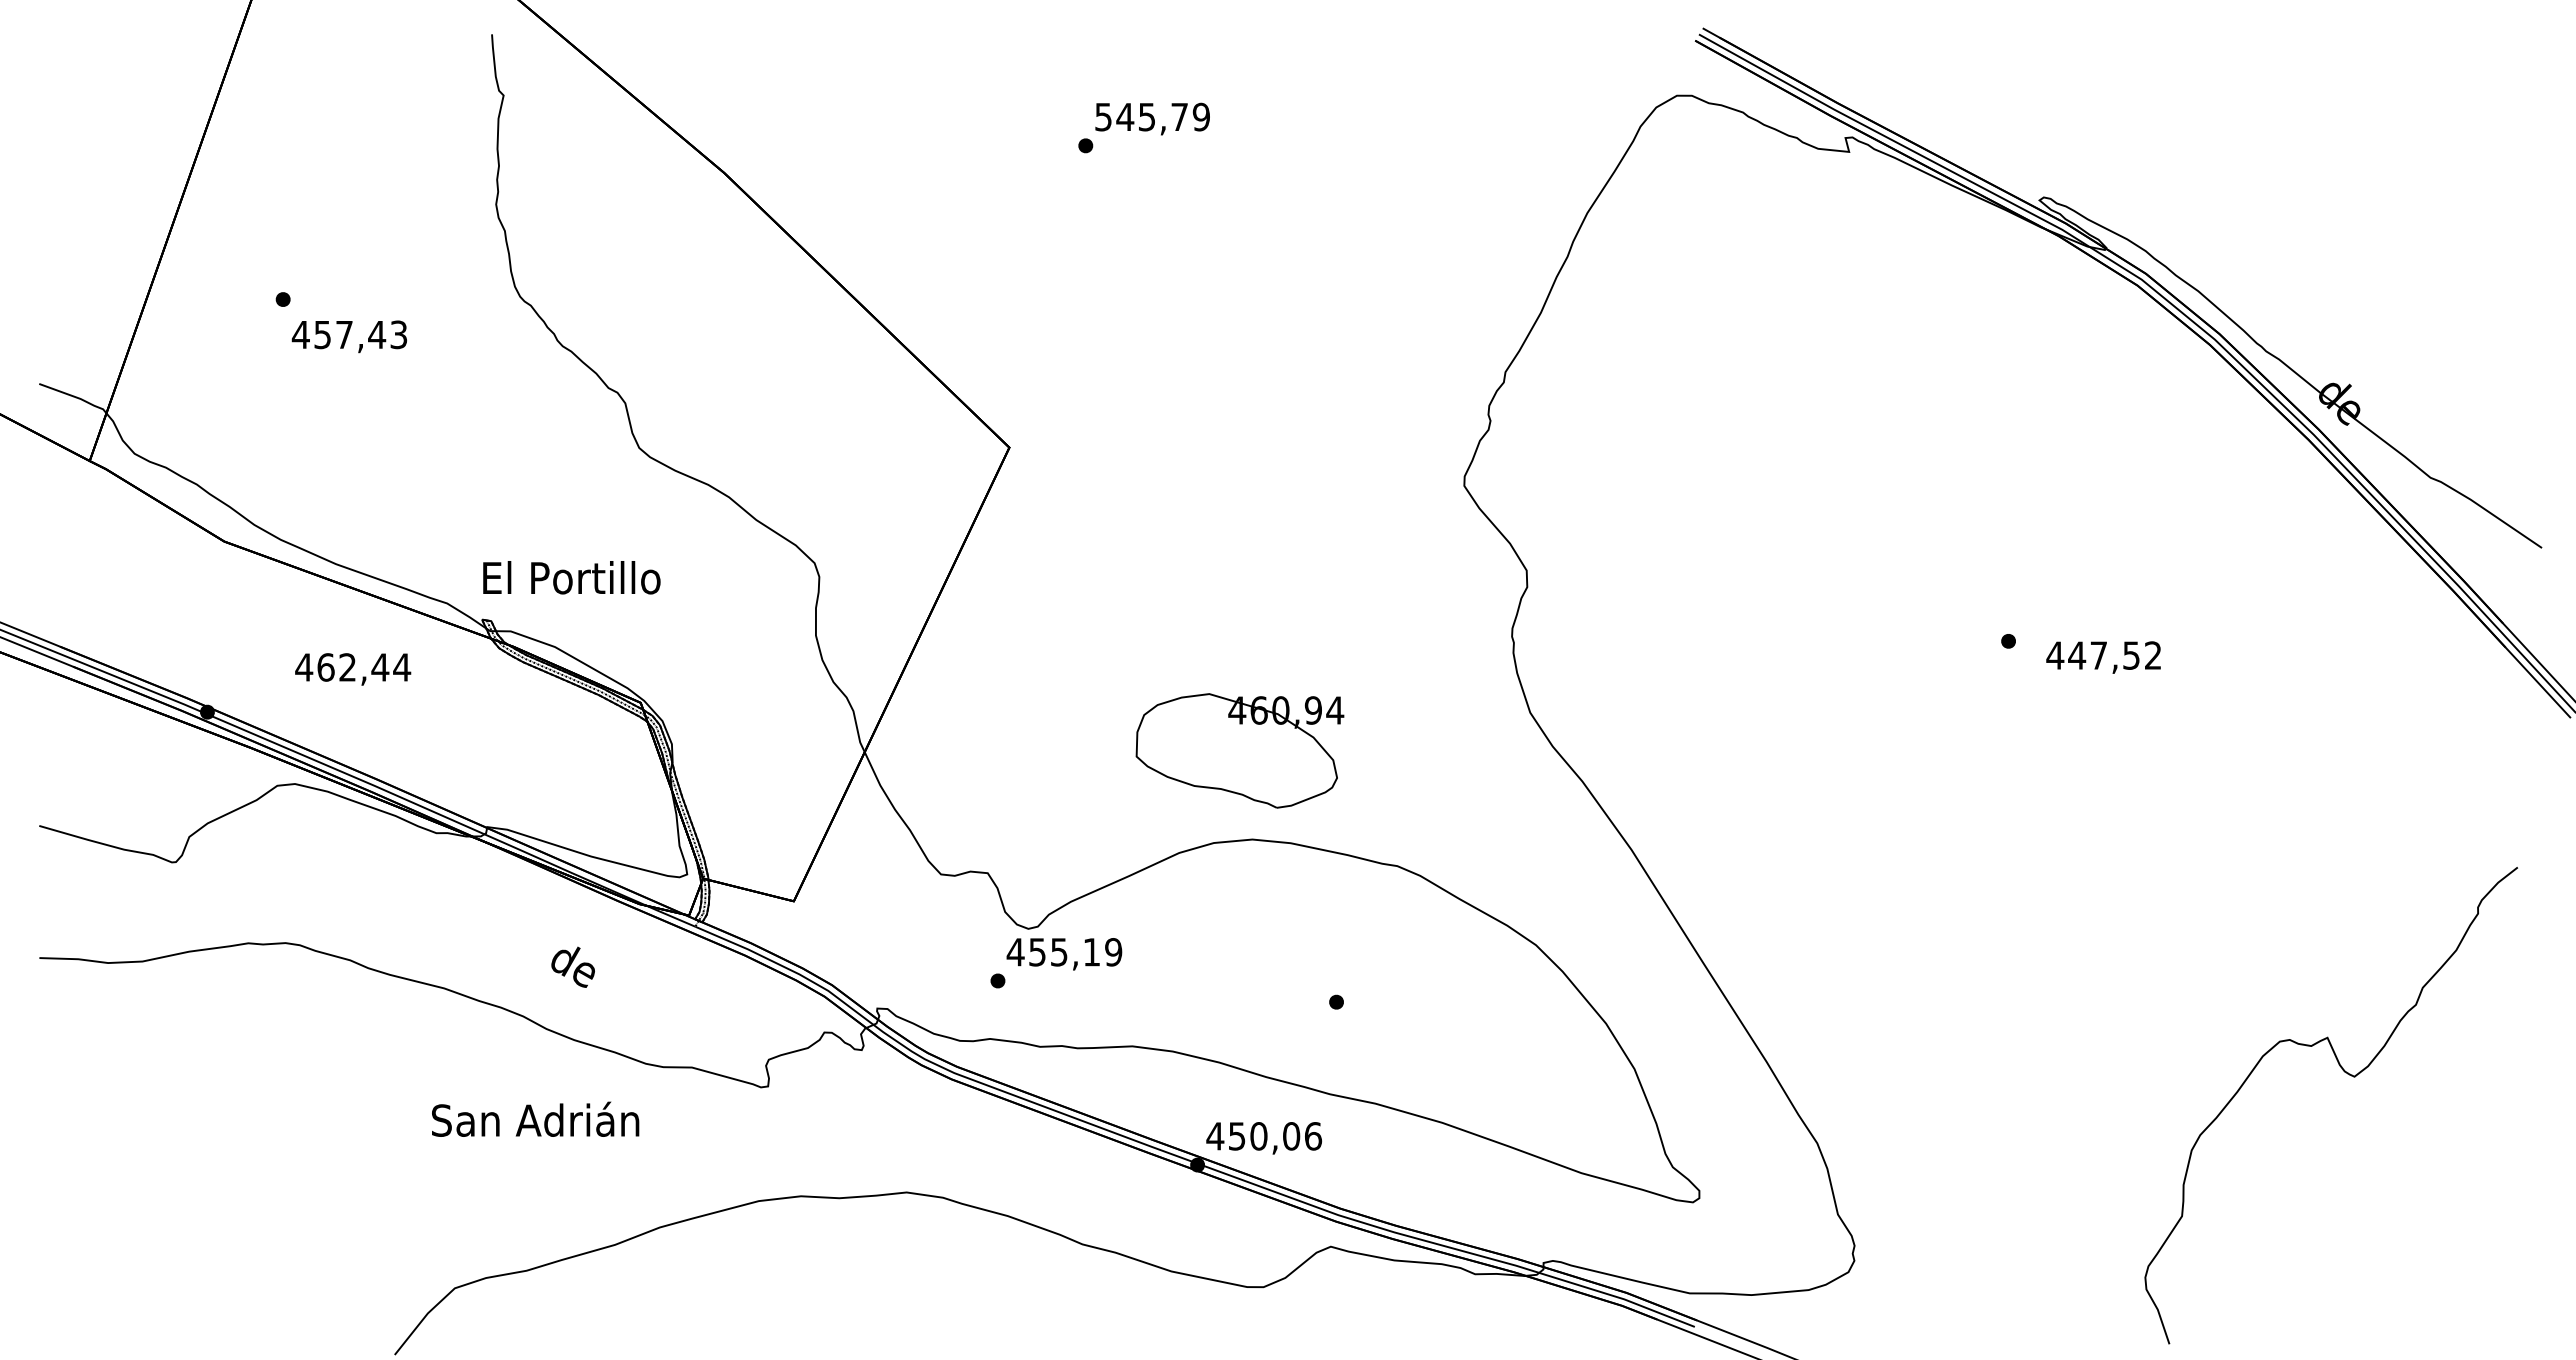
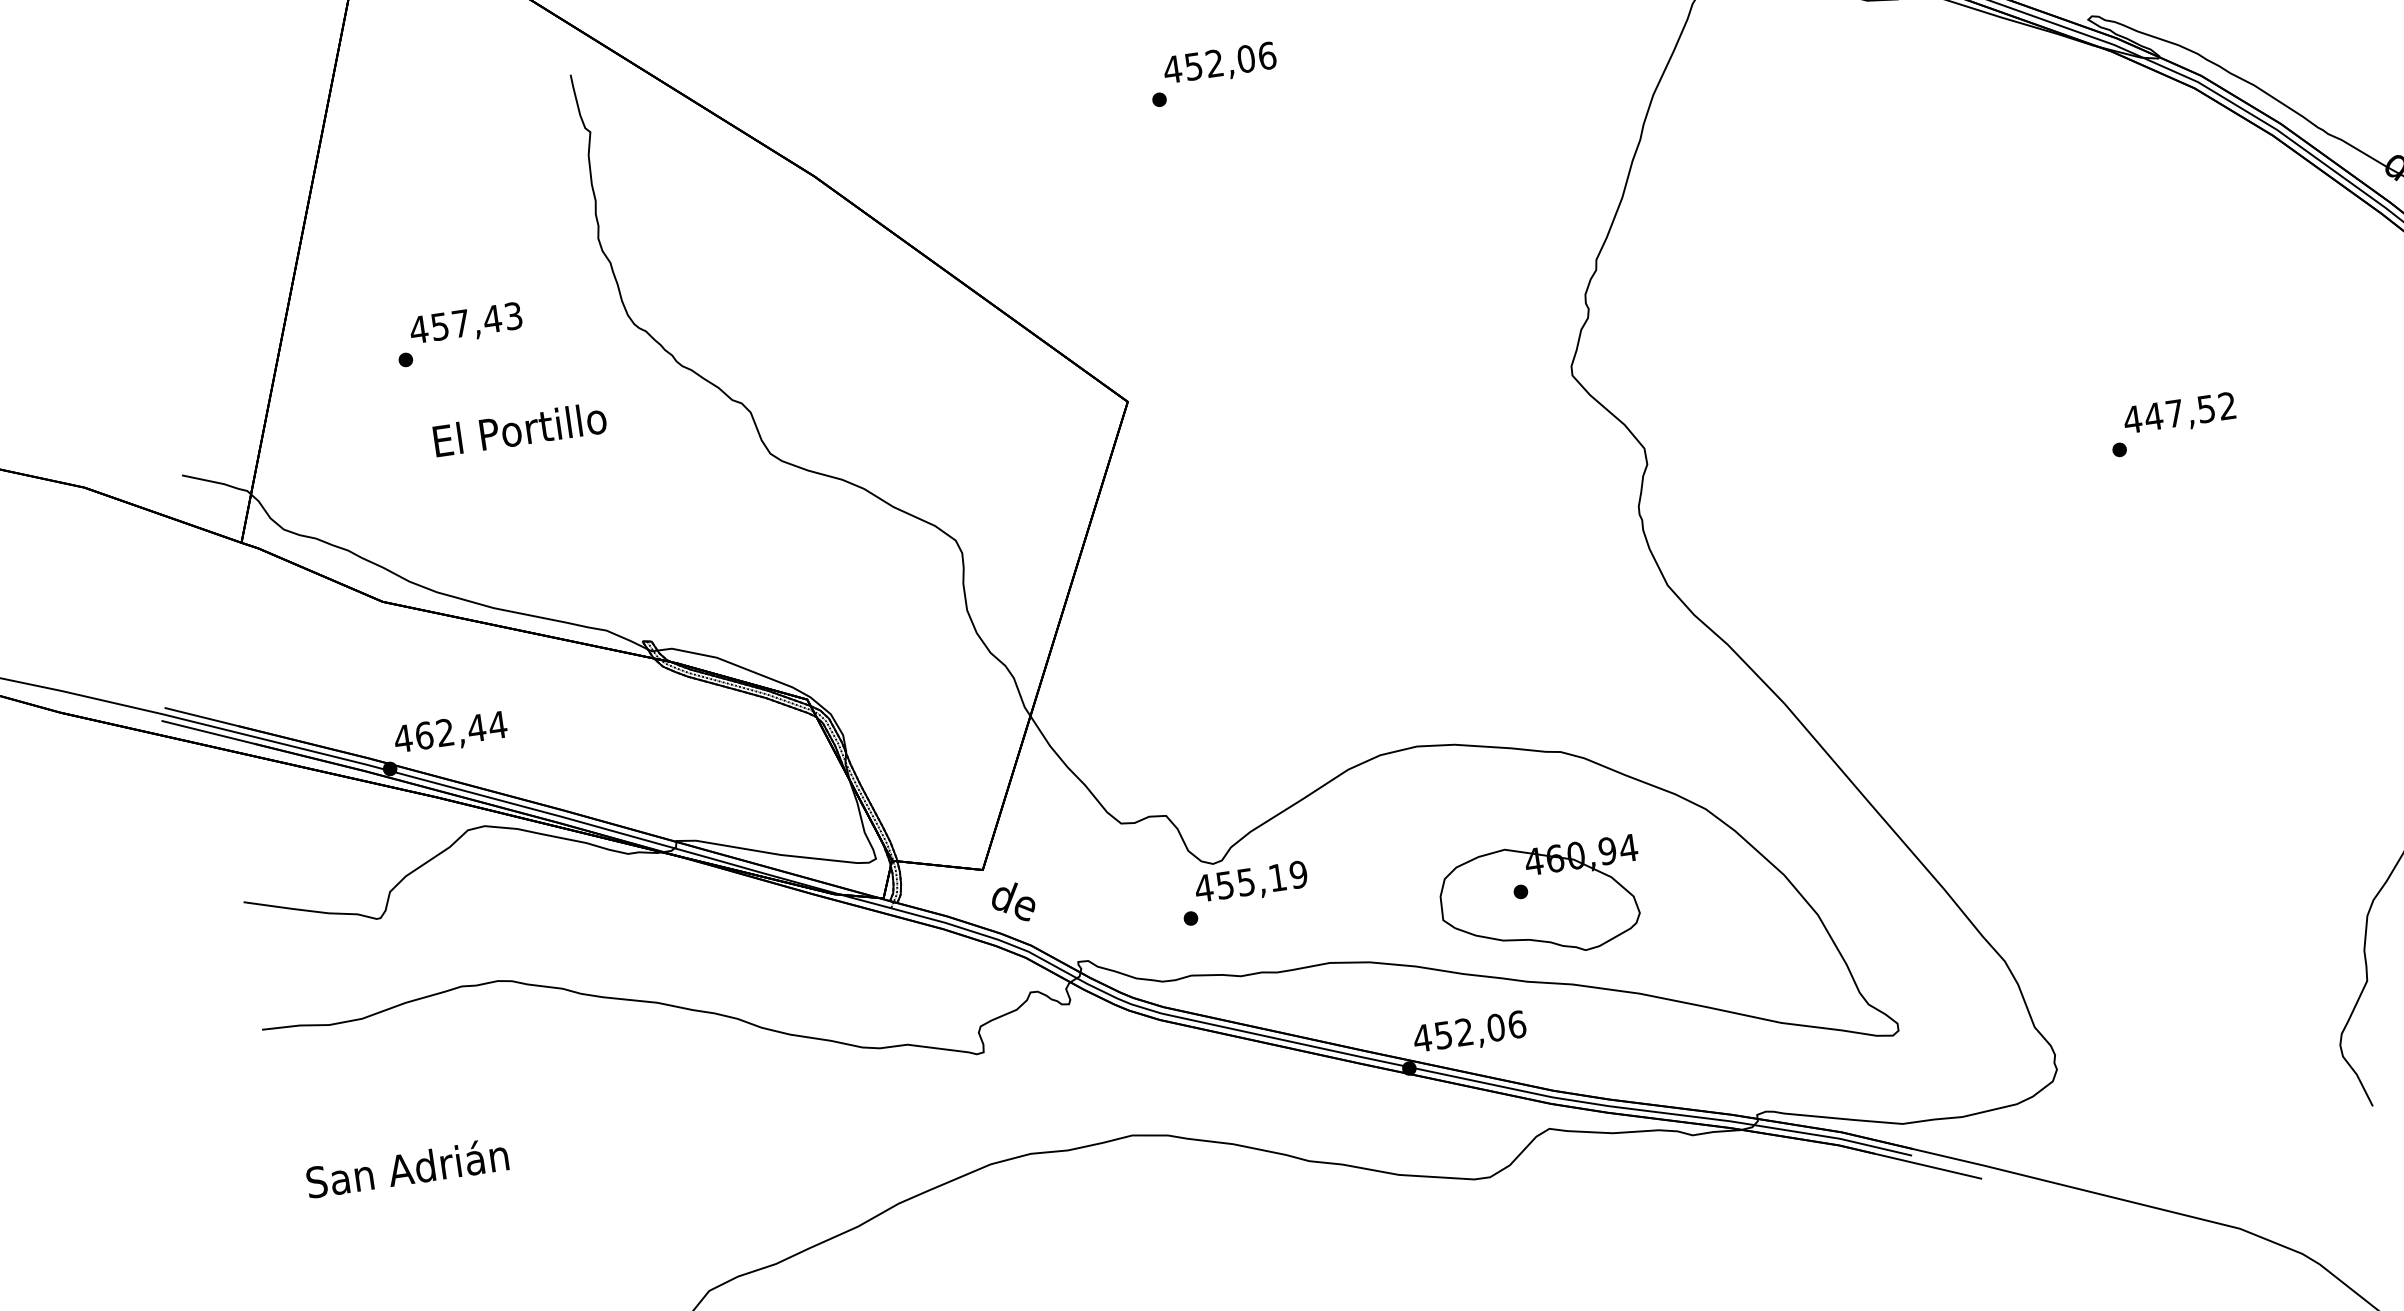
text: (1152, 116) -> (1219, 62), 545,79 -> 452,06
text: (348, 336) -> (465, 324), moved
text: (571, 577) -> (519, 429), moved
text: (2103, 657) -> (2179, 414), moved
text: (353, 669) -> (451, 733), moved
part: (1239, 750) -> (1541, 900), moved
text: (572, 966) -> (1012, 902), moved
text: (535, 1118) -> (407, 1167), moved
text: (1258, 1136) -> (1464, 1032), 450,06 -> 452,06

